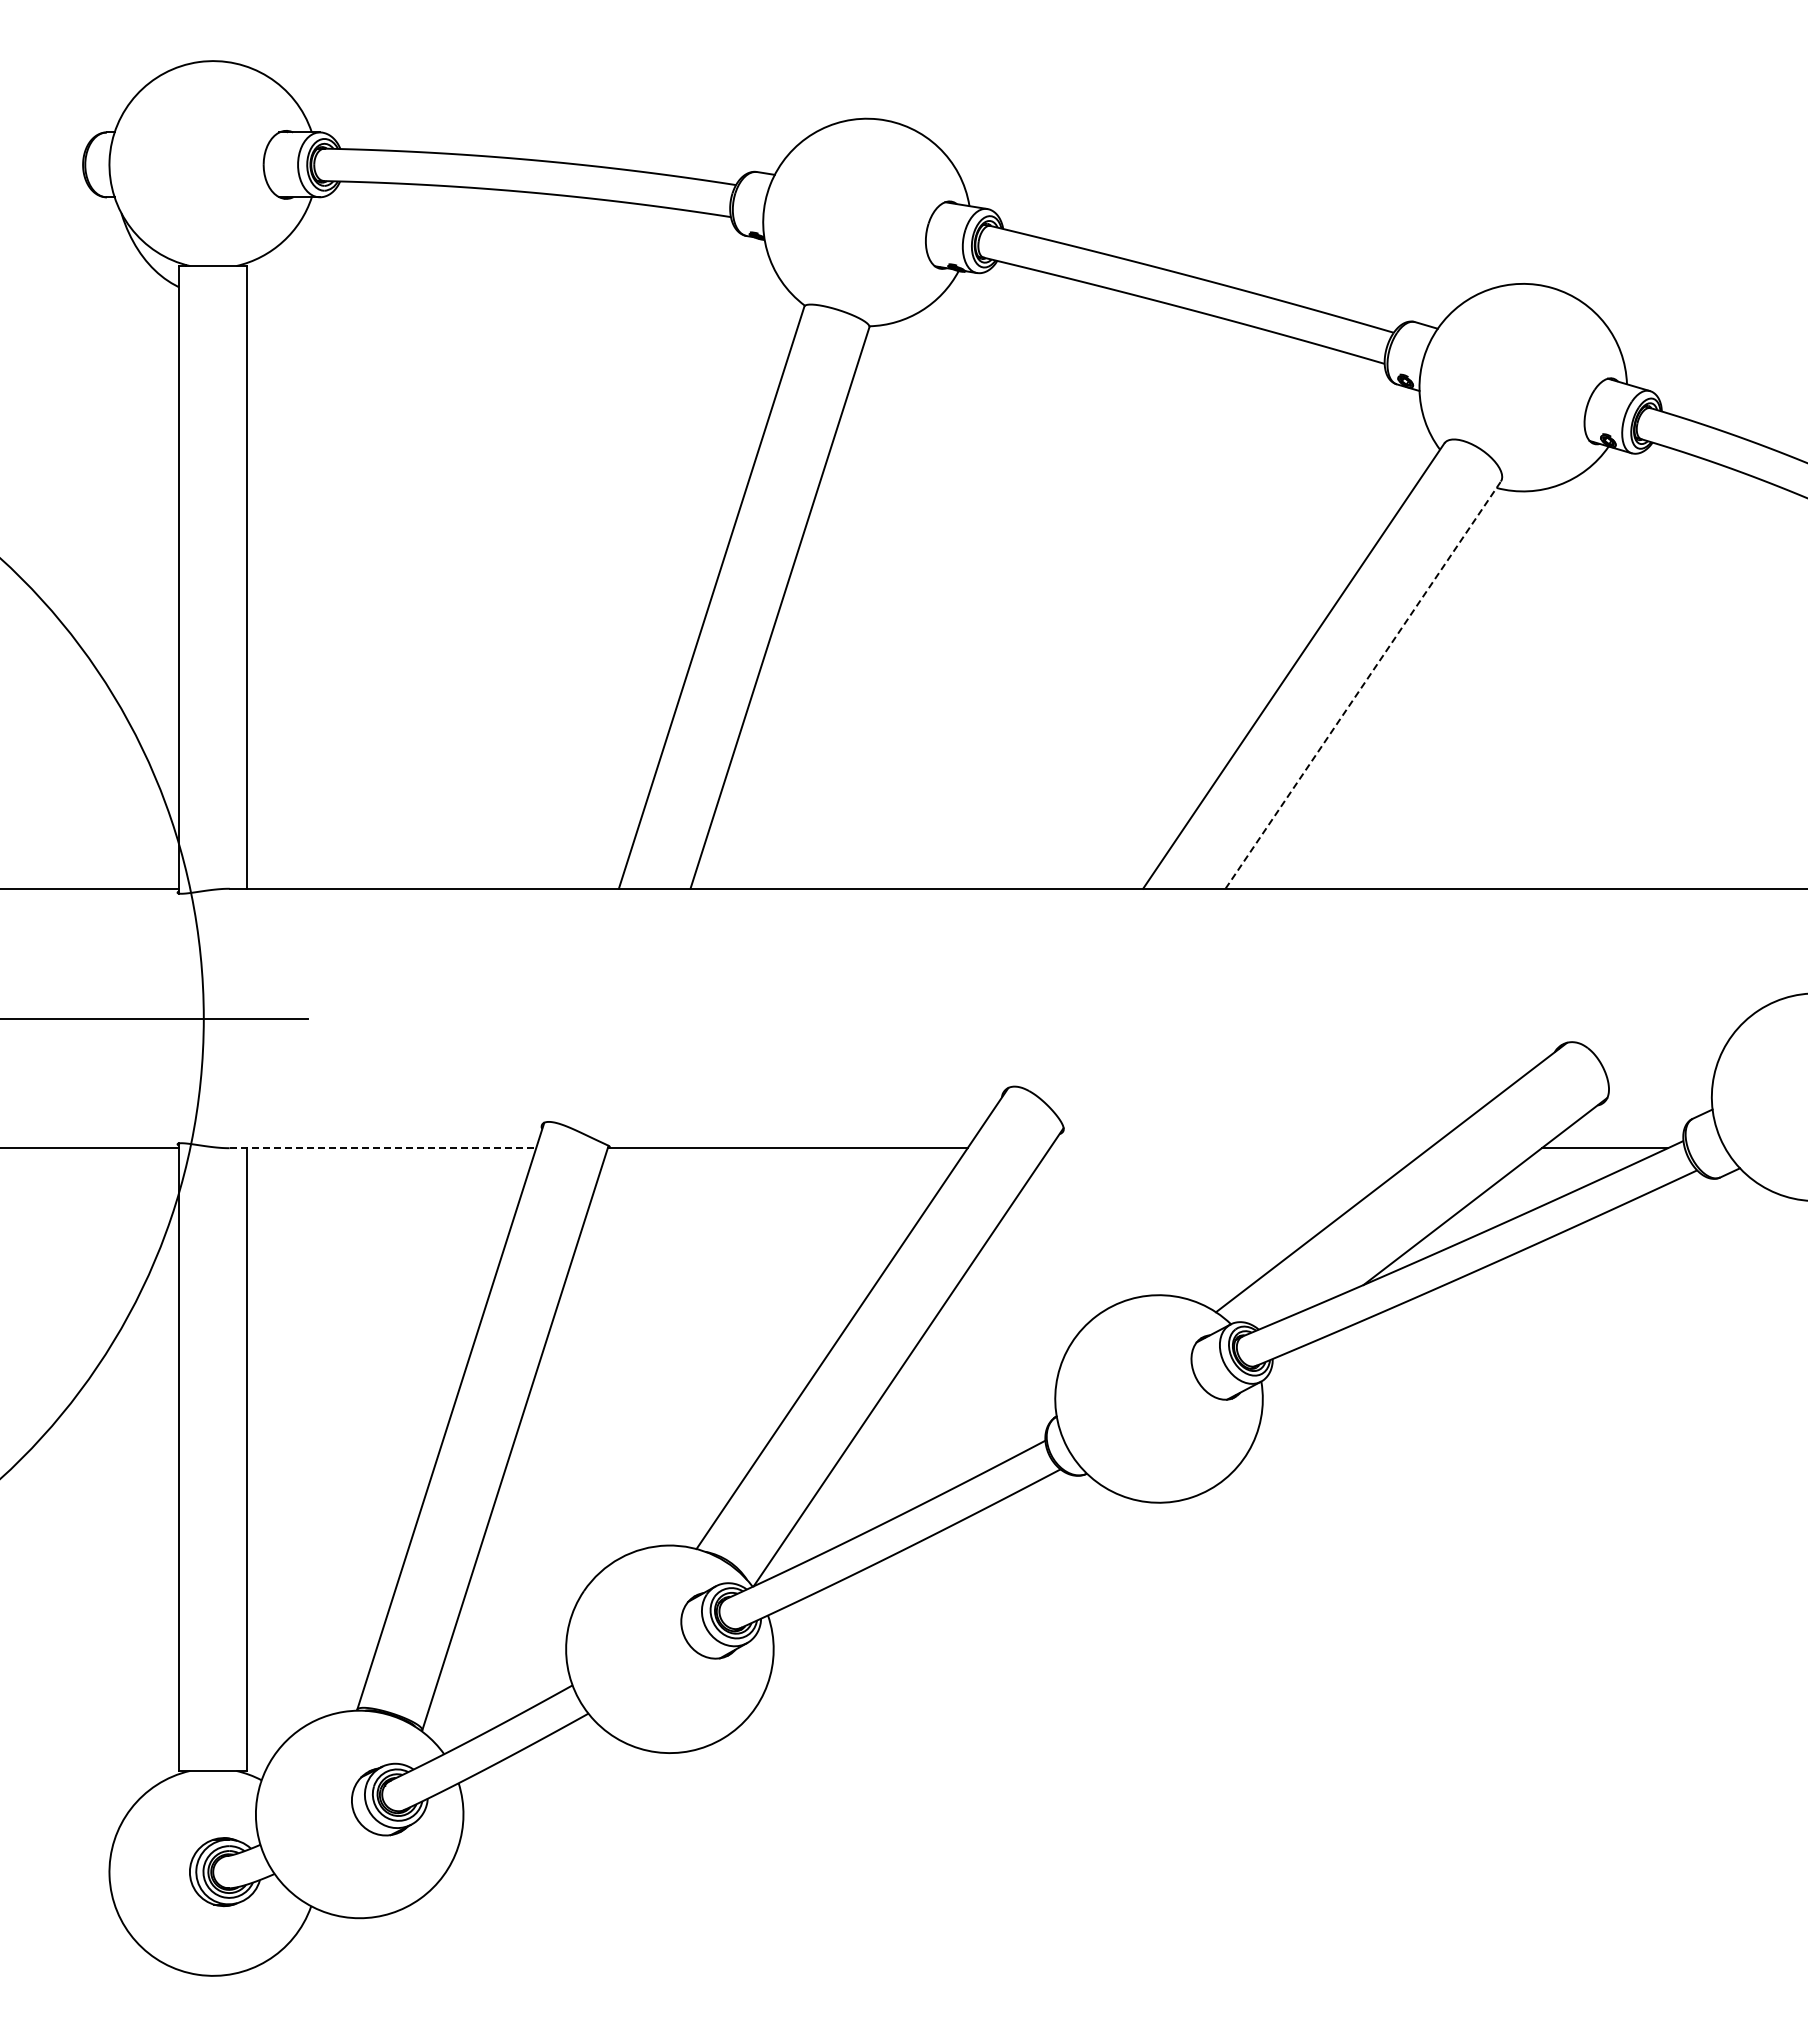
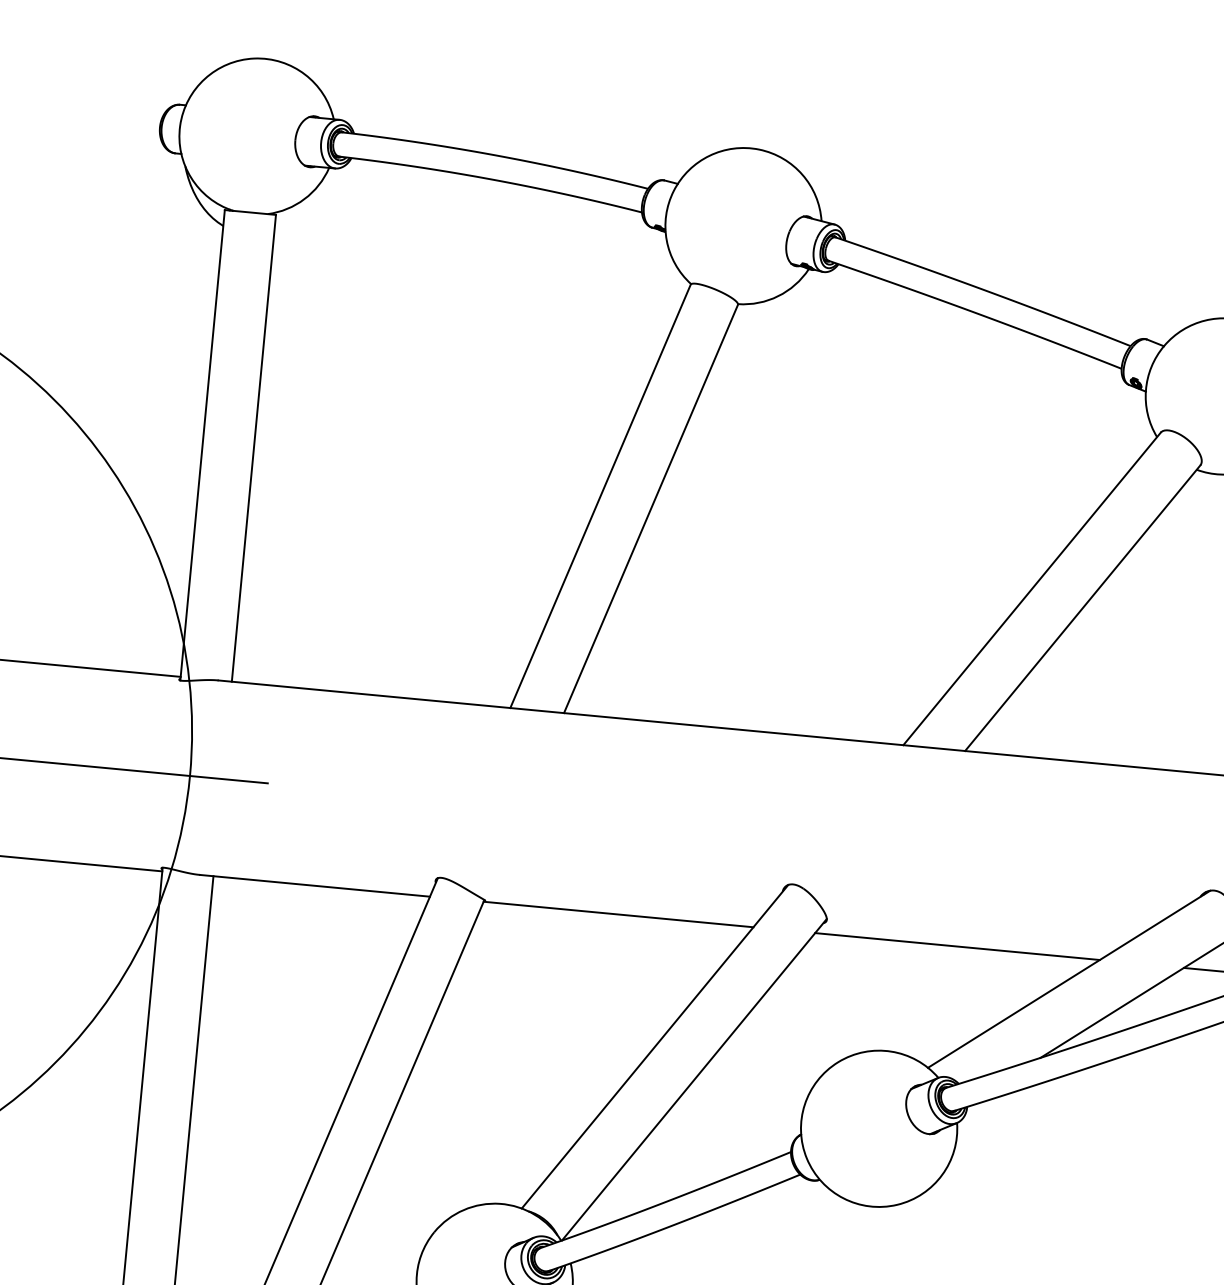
line: (1363, 685) -> (1082, 608), dashed -> solid
line: (383, 1148) -> (315, 886), dashed -> solid
line: (1239, 1148) -> (957, 946), added

